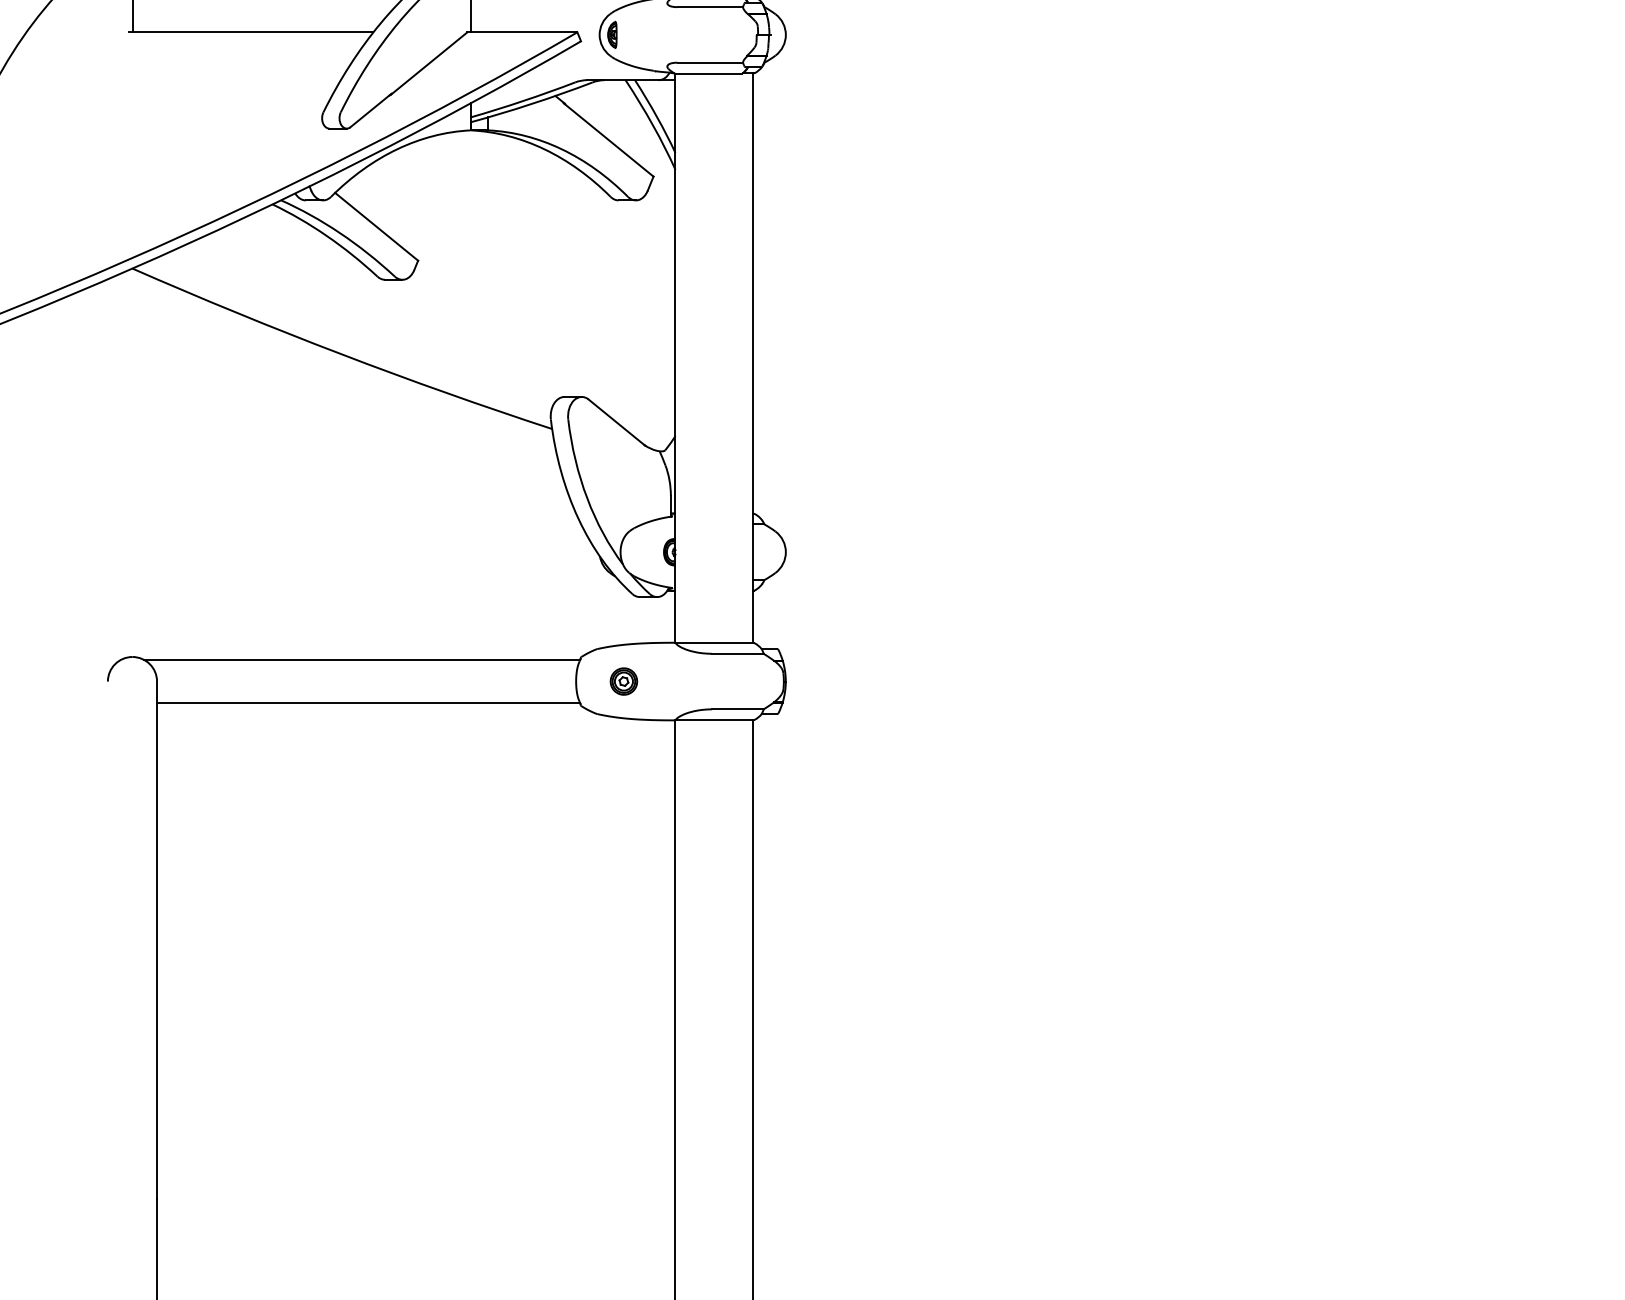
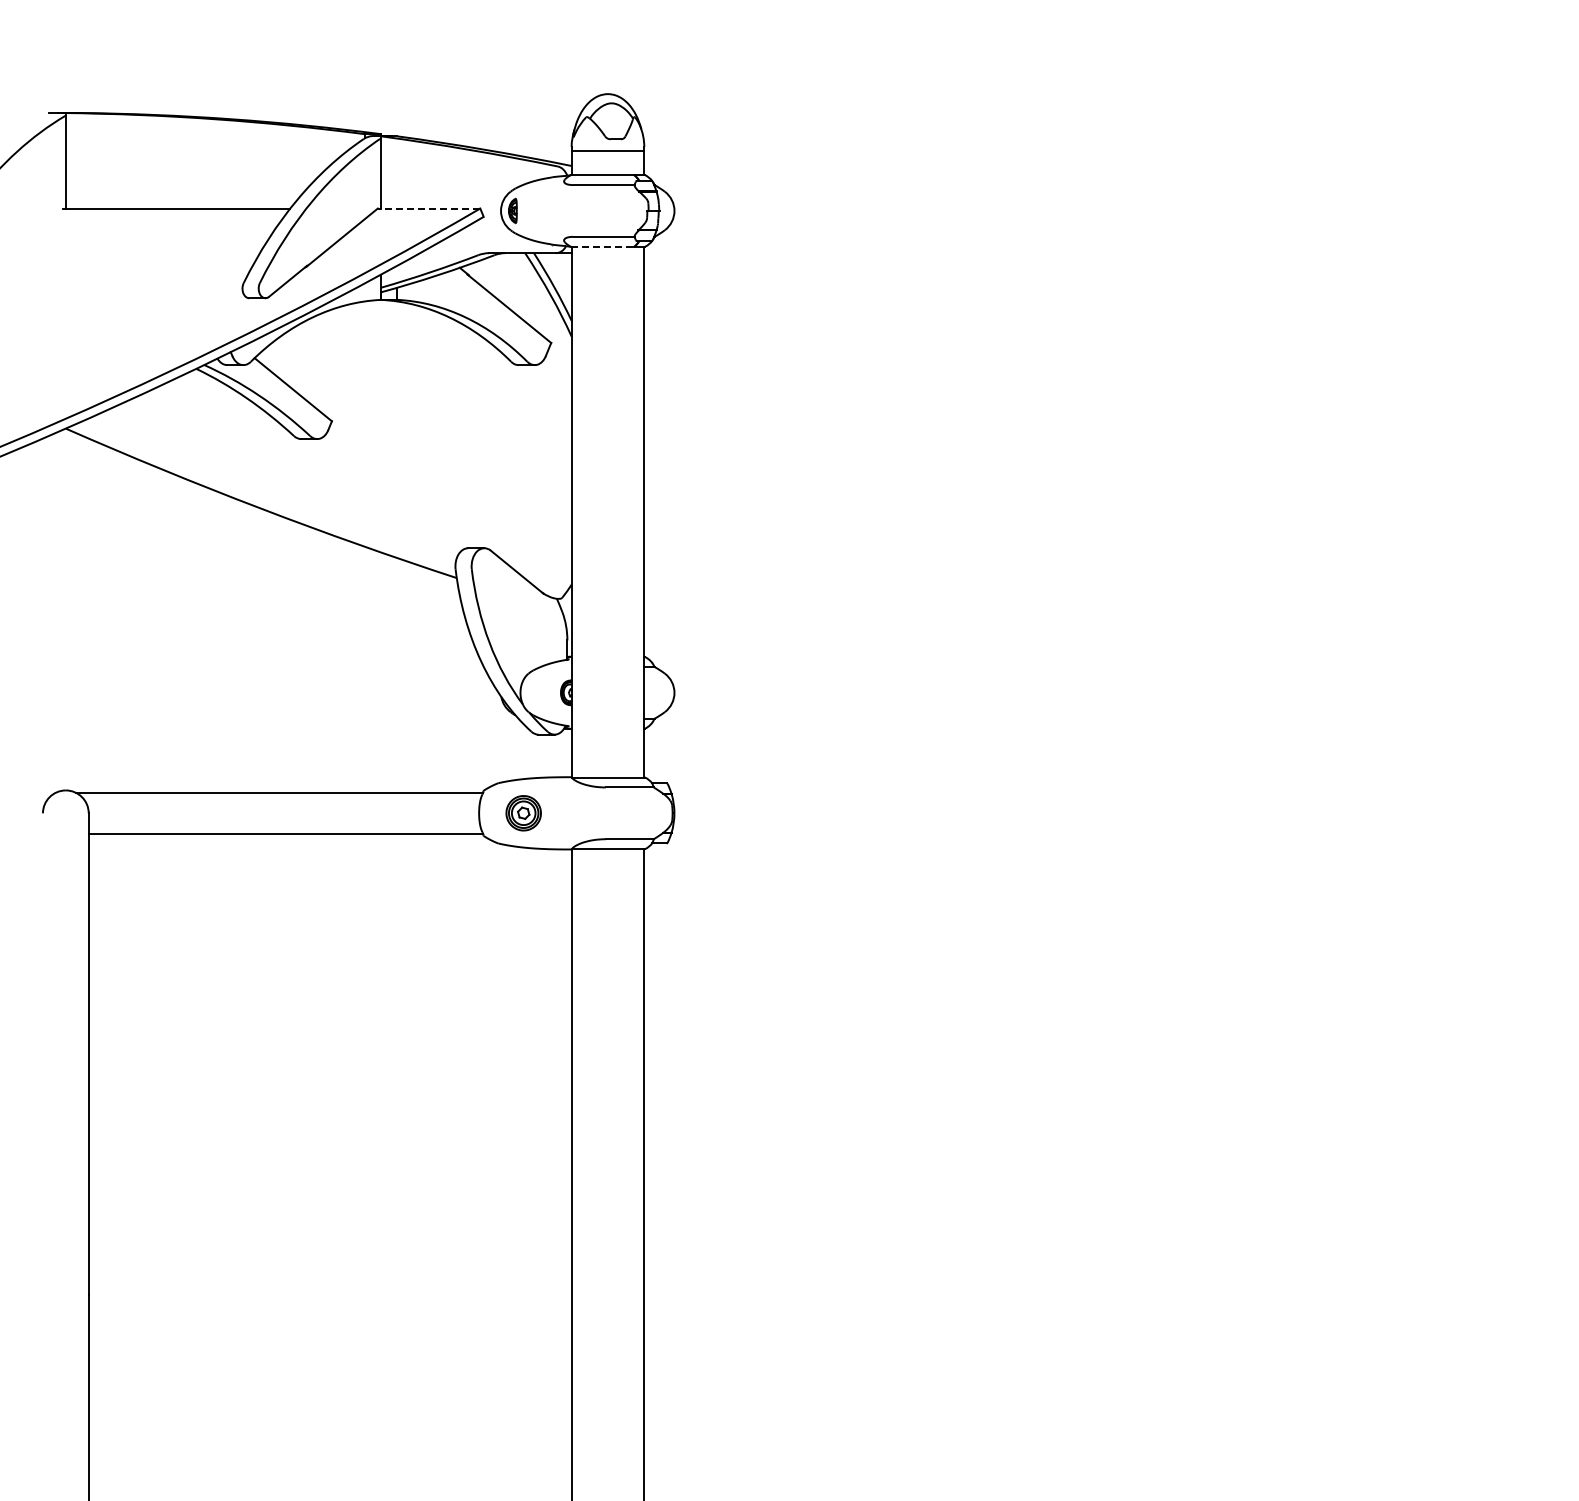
line: (521, 32) -> (428, 208), solid -> dashed
line: (709, 74) -> (603, 247), solid -> dashed
part: (623, 681) -> (523, 813), size x1.4

